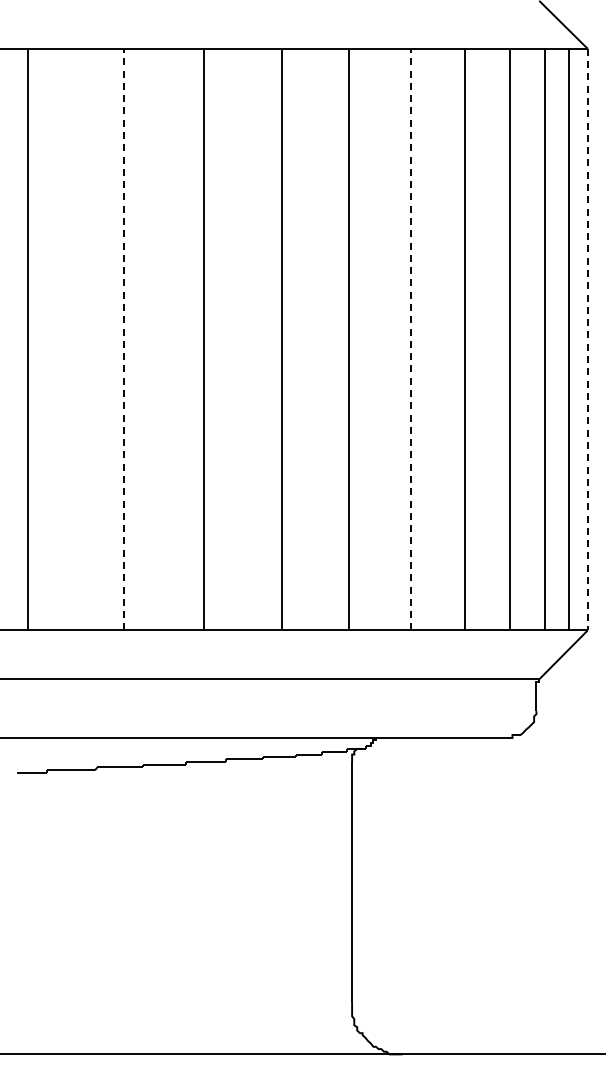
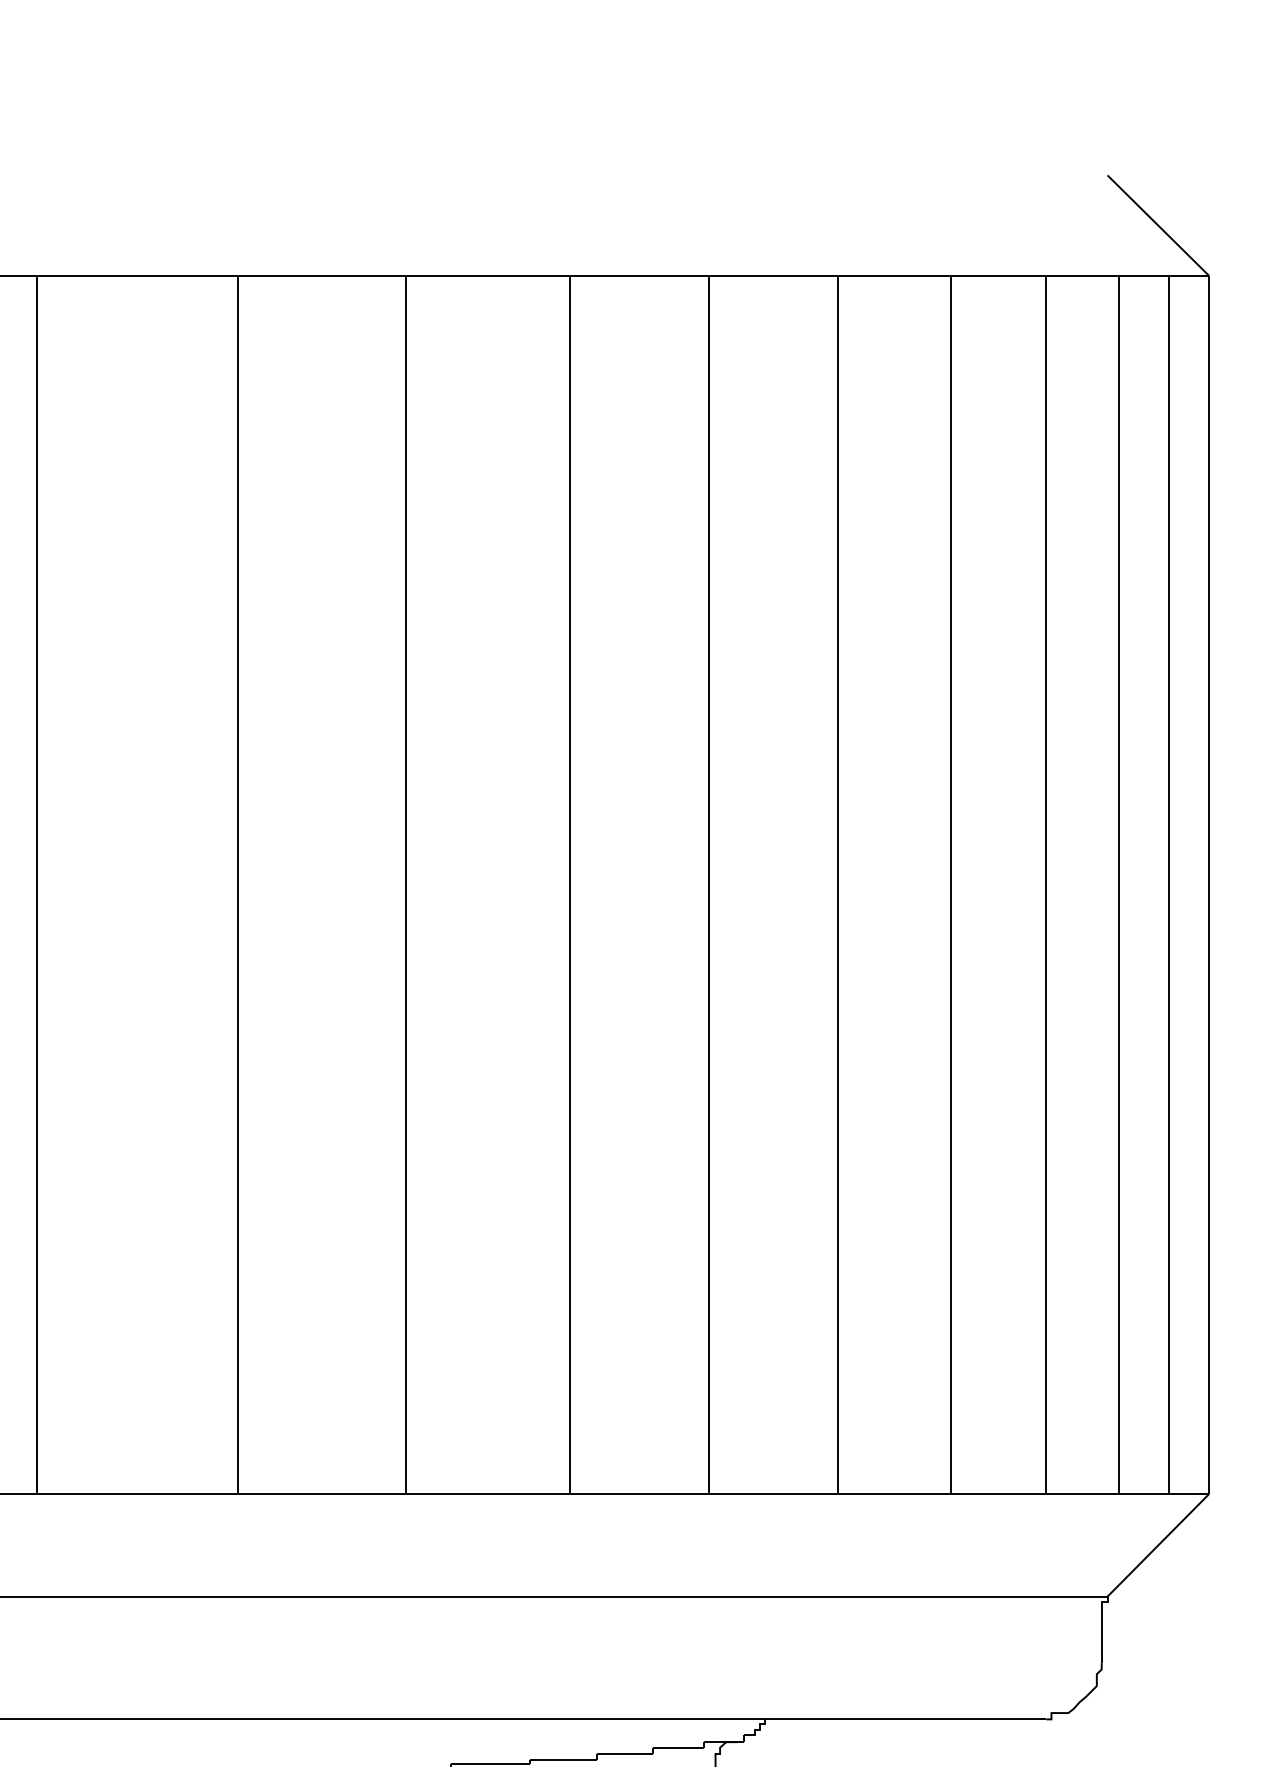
line: (124, 339) -> (238, 884), dashed -> solid
line: (410, 339) -> (837, 884), dashed -> solid
line: (587, 339) -> (1208, 884), dashed -> solid

